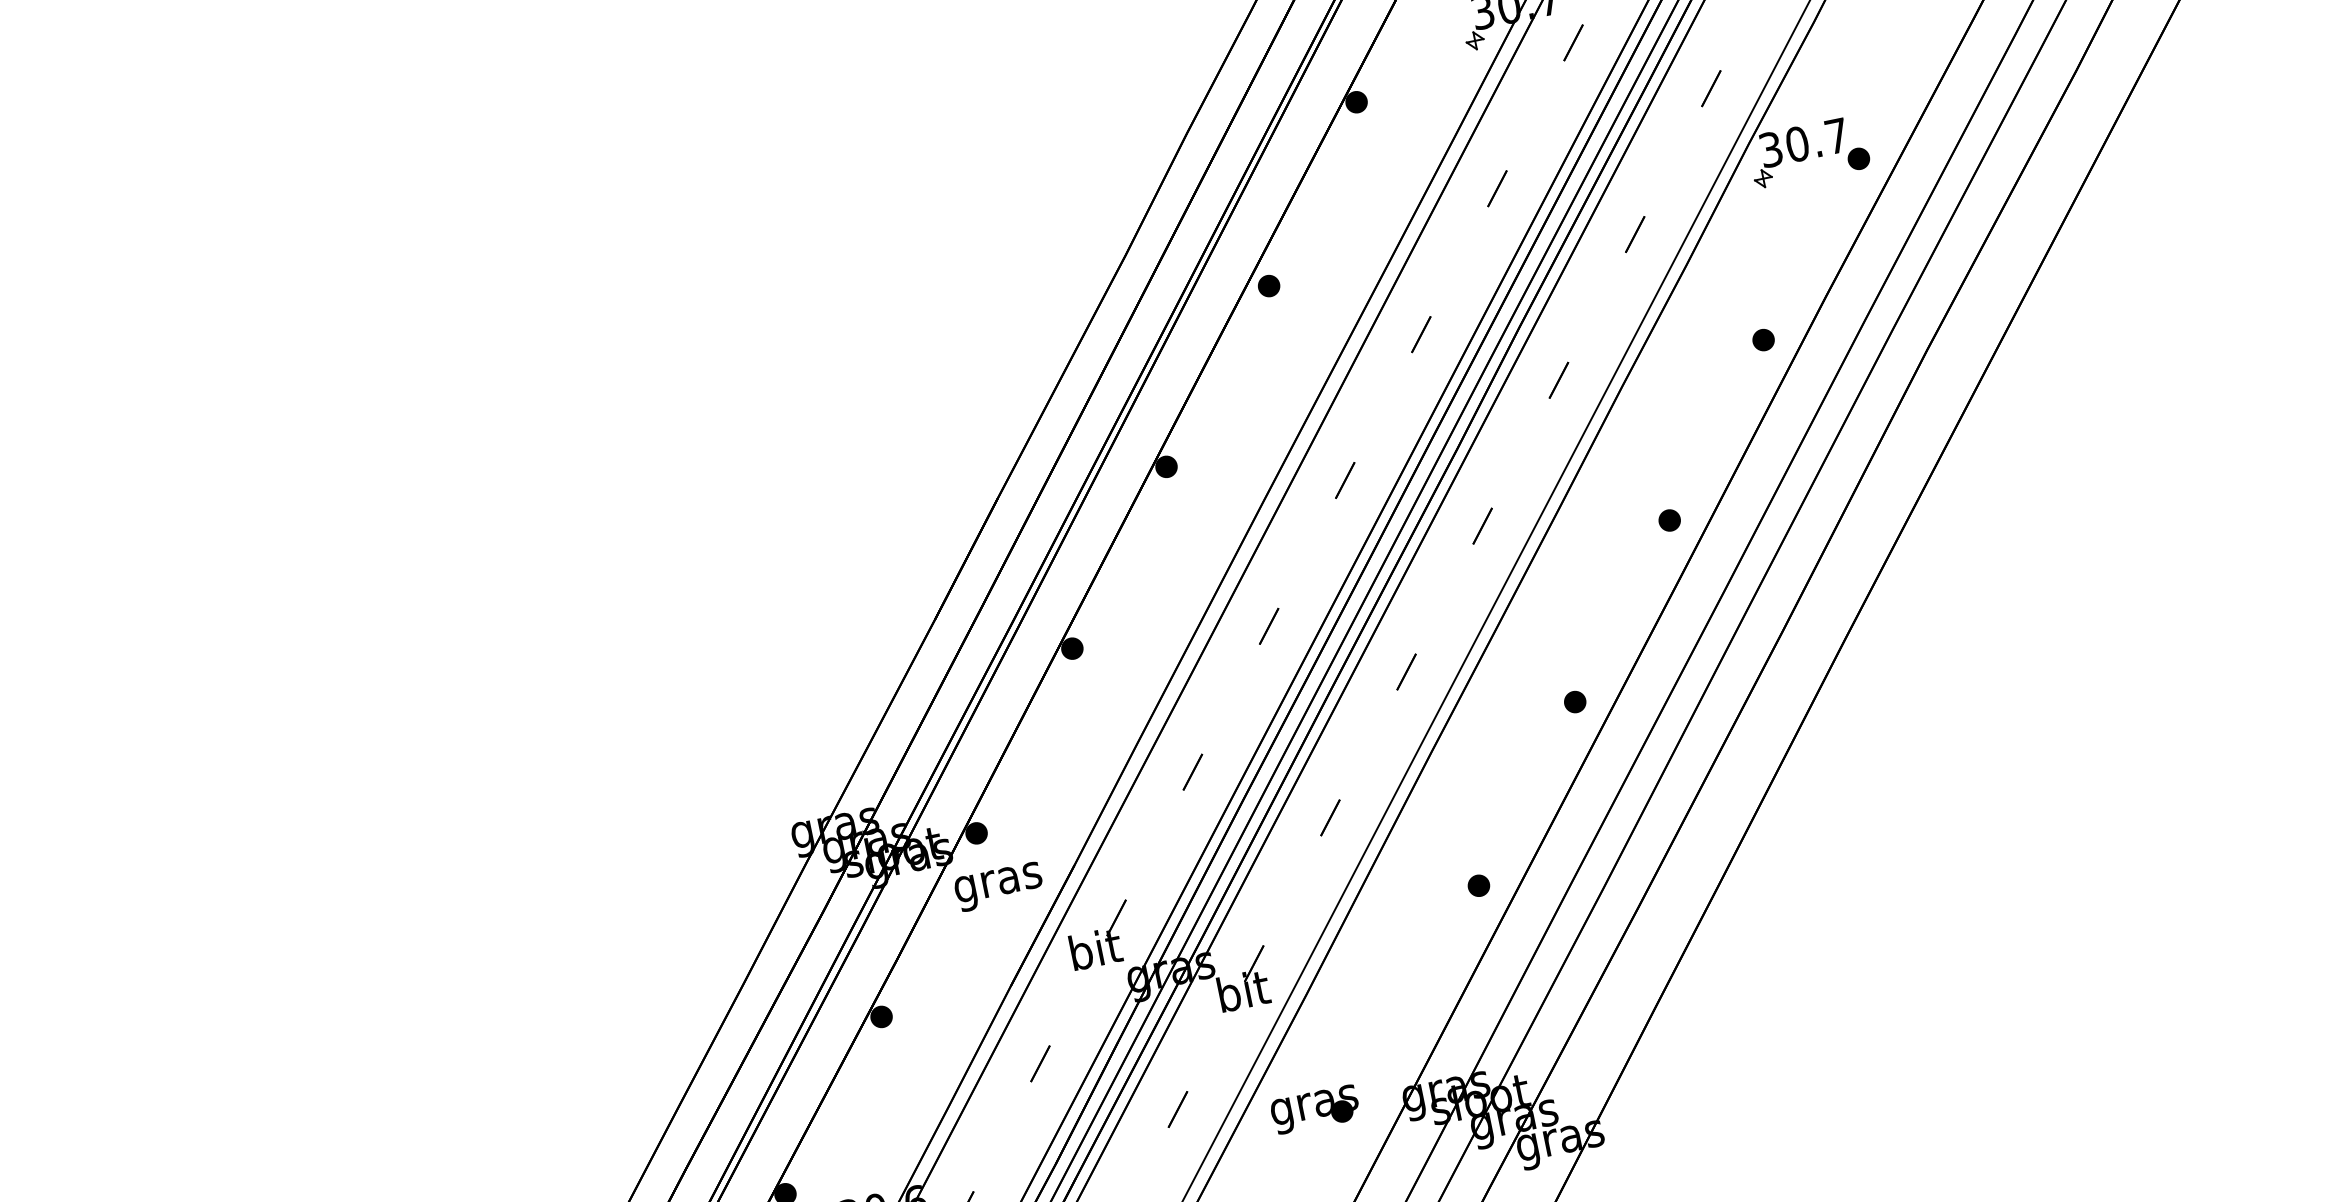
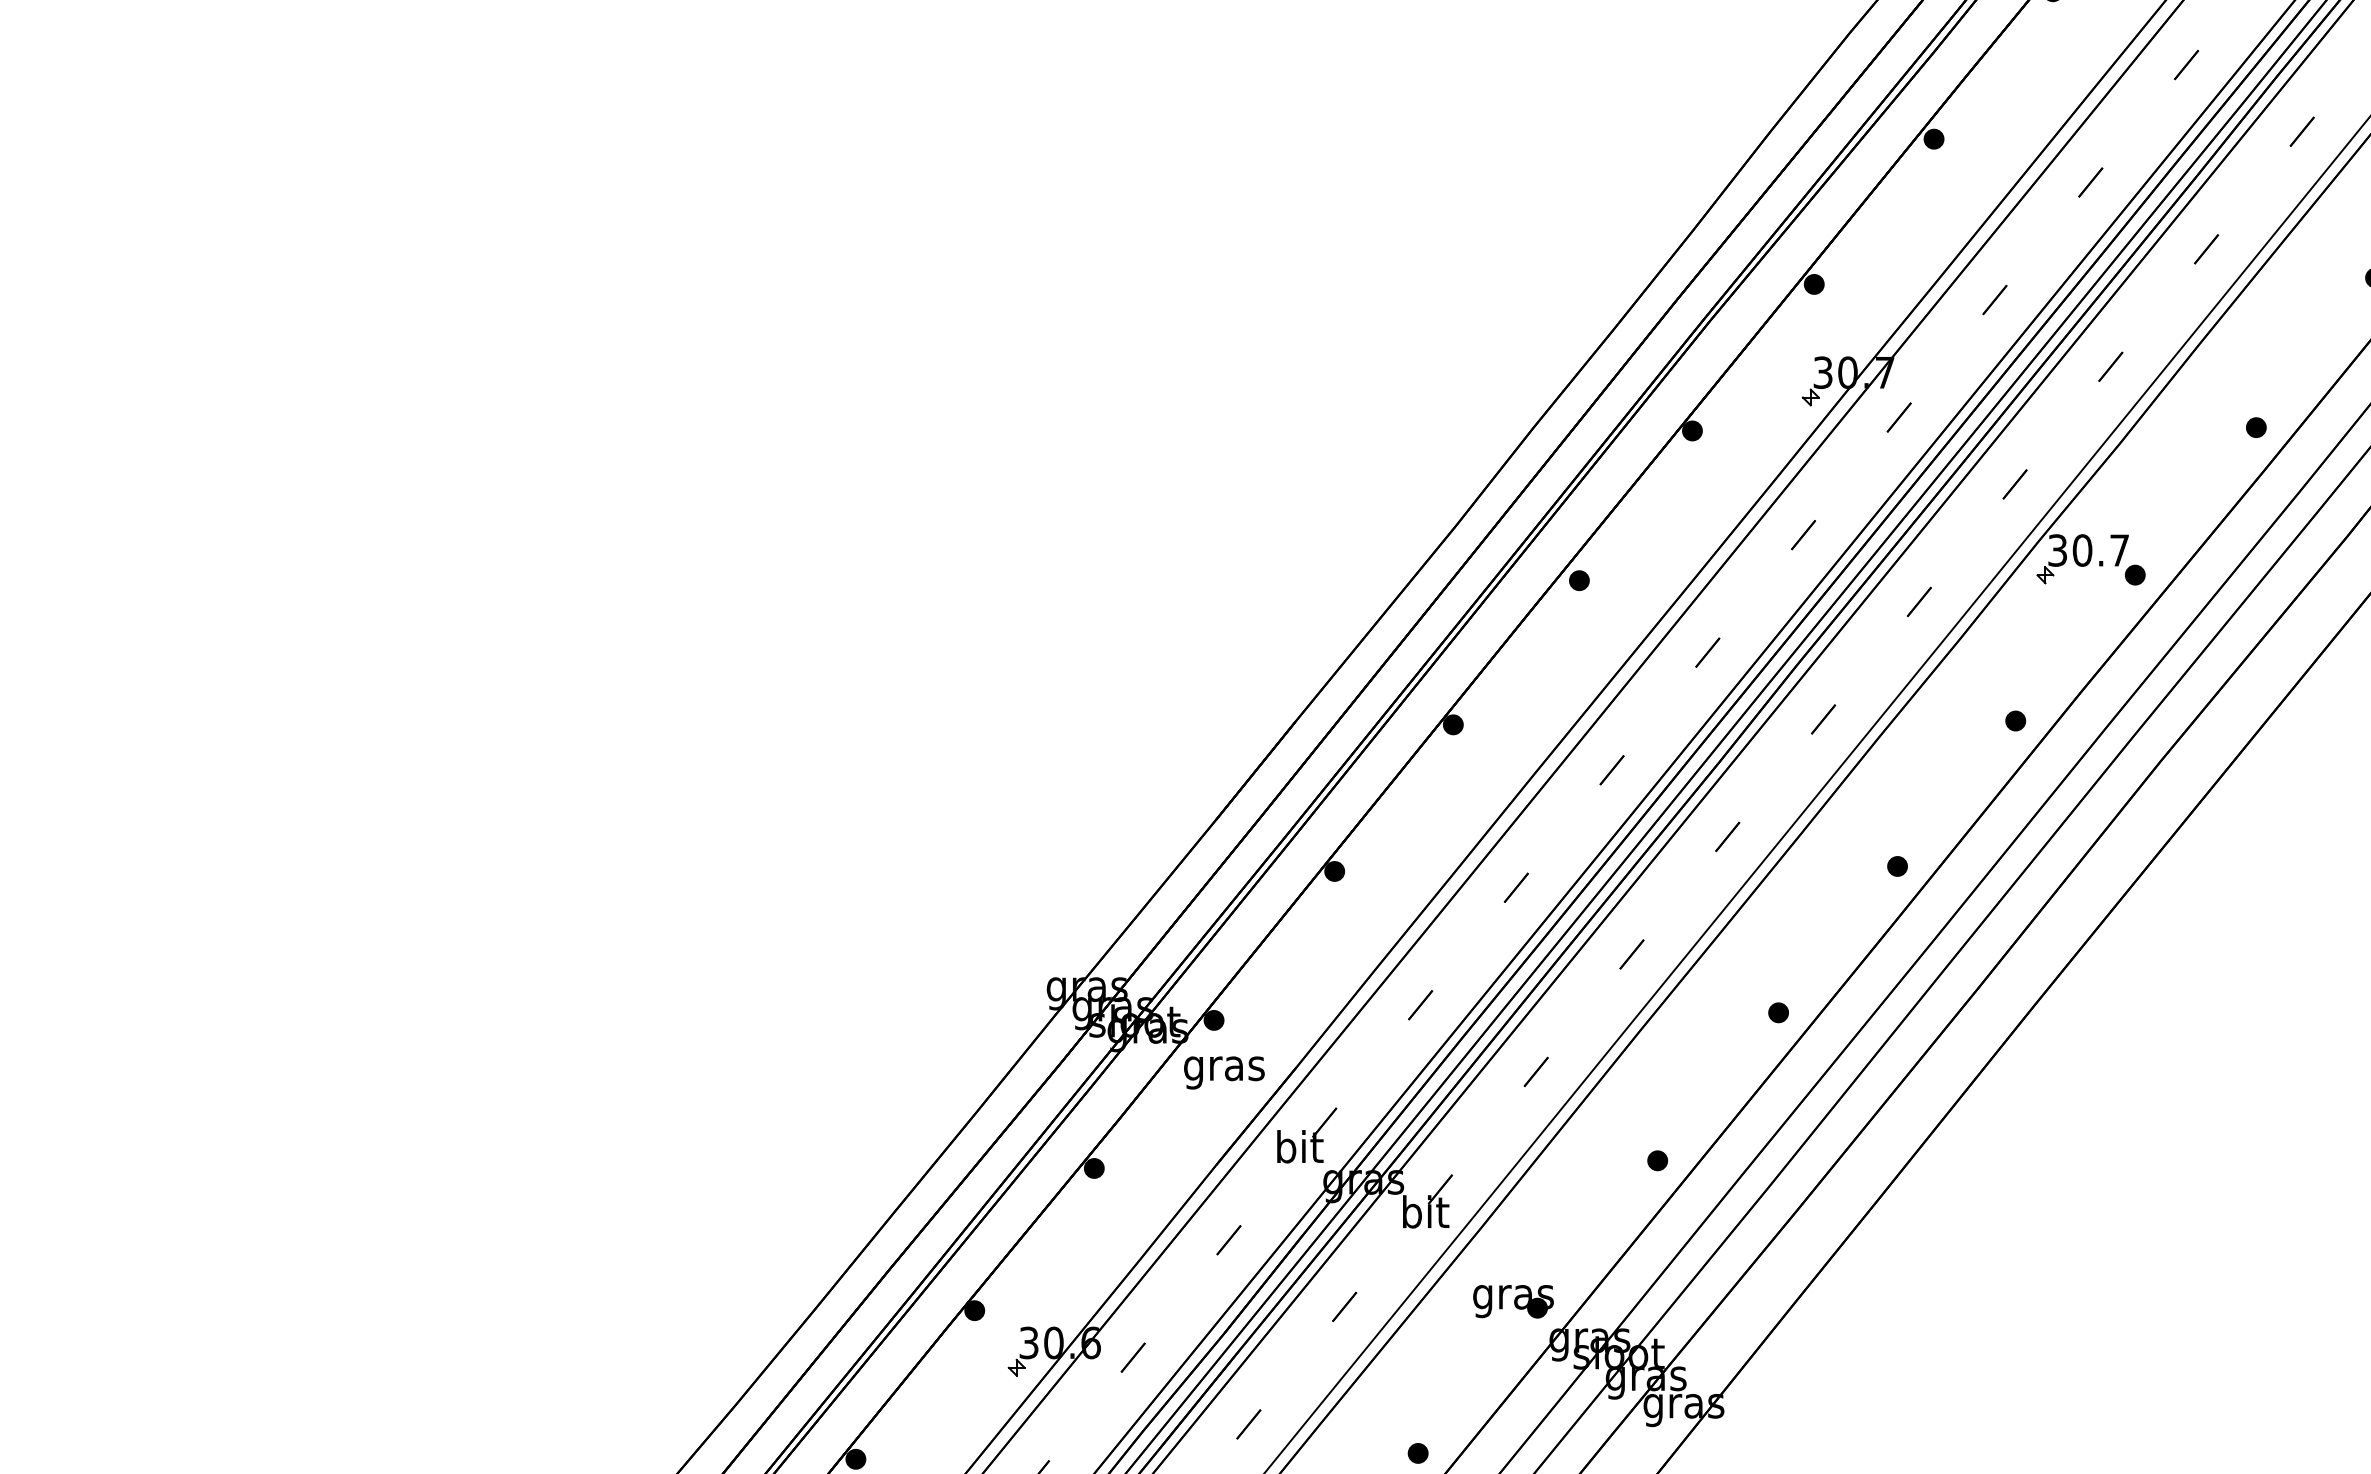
part: (1315, 1109) -> (1513, 1301), moved

